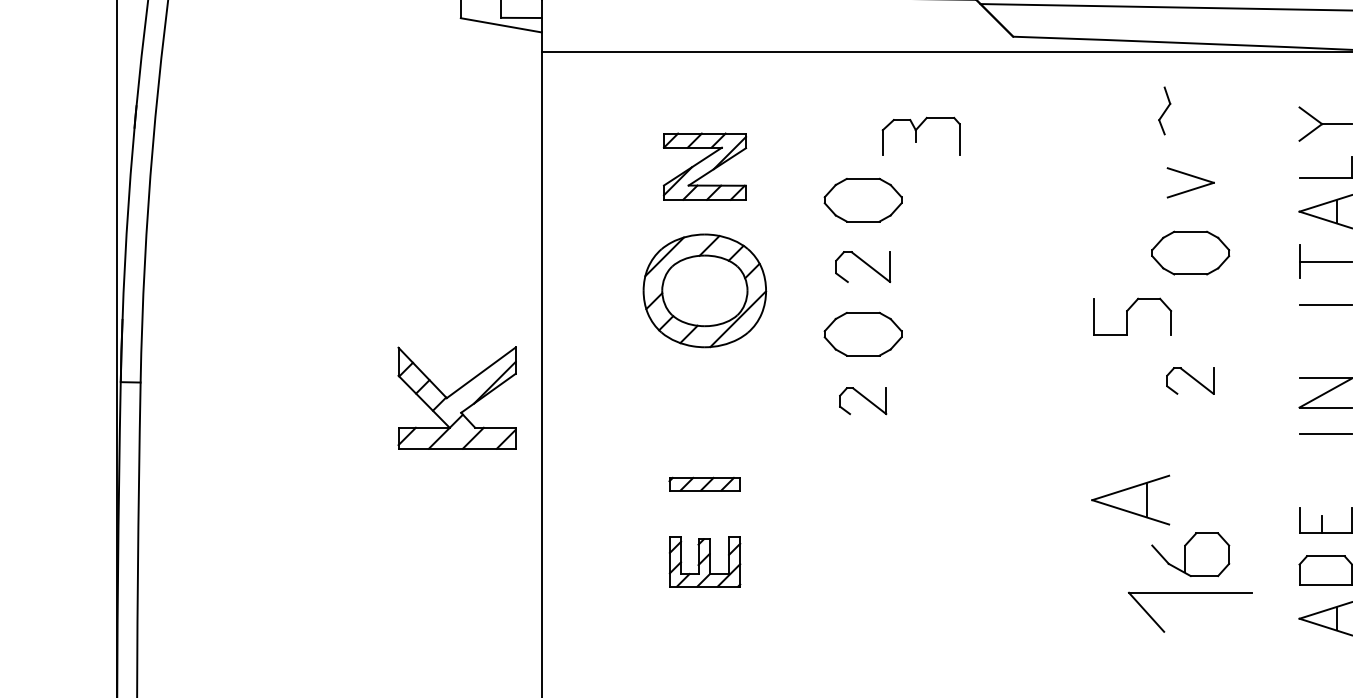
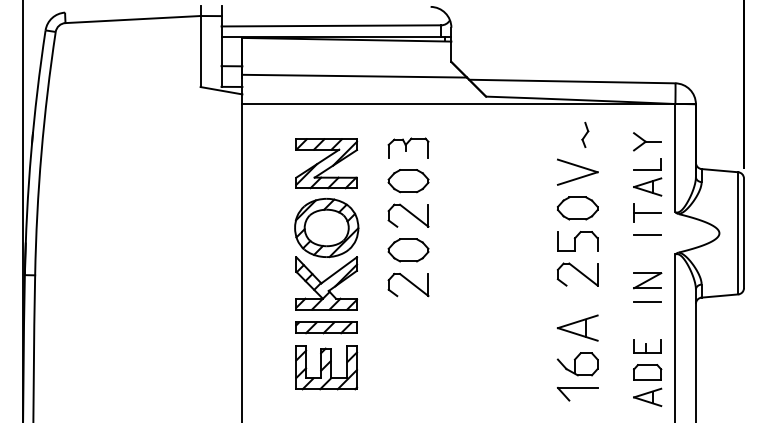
part: (1164, 109) -> (585, 134), moved
part: (921, 135) -> (408, 147), moved
part: (704, 166) -> (326, 163), size x1.43
part: (1190, 181) -> (577, 171), size x1.67
part: (863, 266) -> (408, 215), size x1.43
part: (1132, 317) -> (577, 241), moved
part: (1190, 380) -> (577, 274), size x1.67
part: (456, 398) -> (326, 283), moved
part: (863, 400) -> (408, 284), size x1.67
part: (704, 483) -> (326, 327), size x1.67
part: (1130, 498) -> (577, 327), moved
part: (704, 560) -> (326, 367), size x1.67
part: (1190, 613) -> (577, 394), size x0.62

